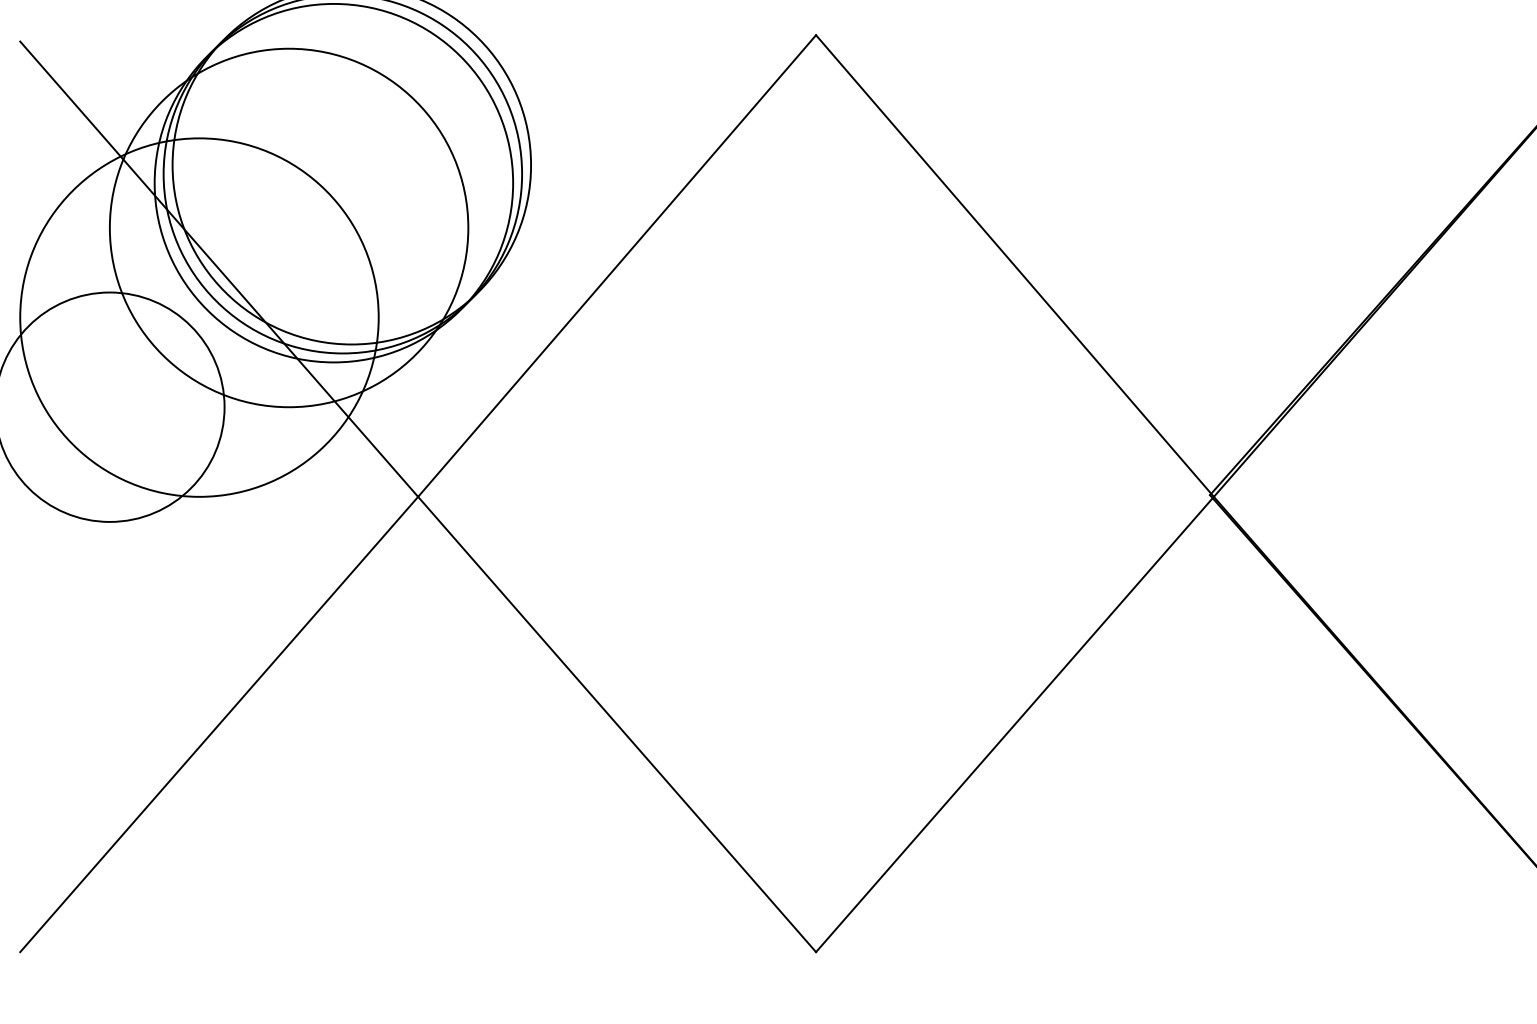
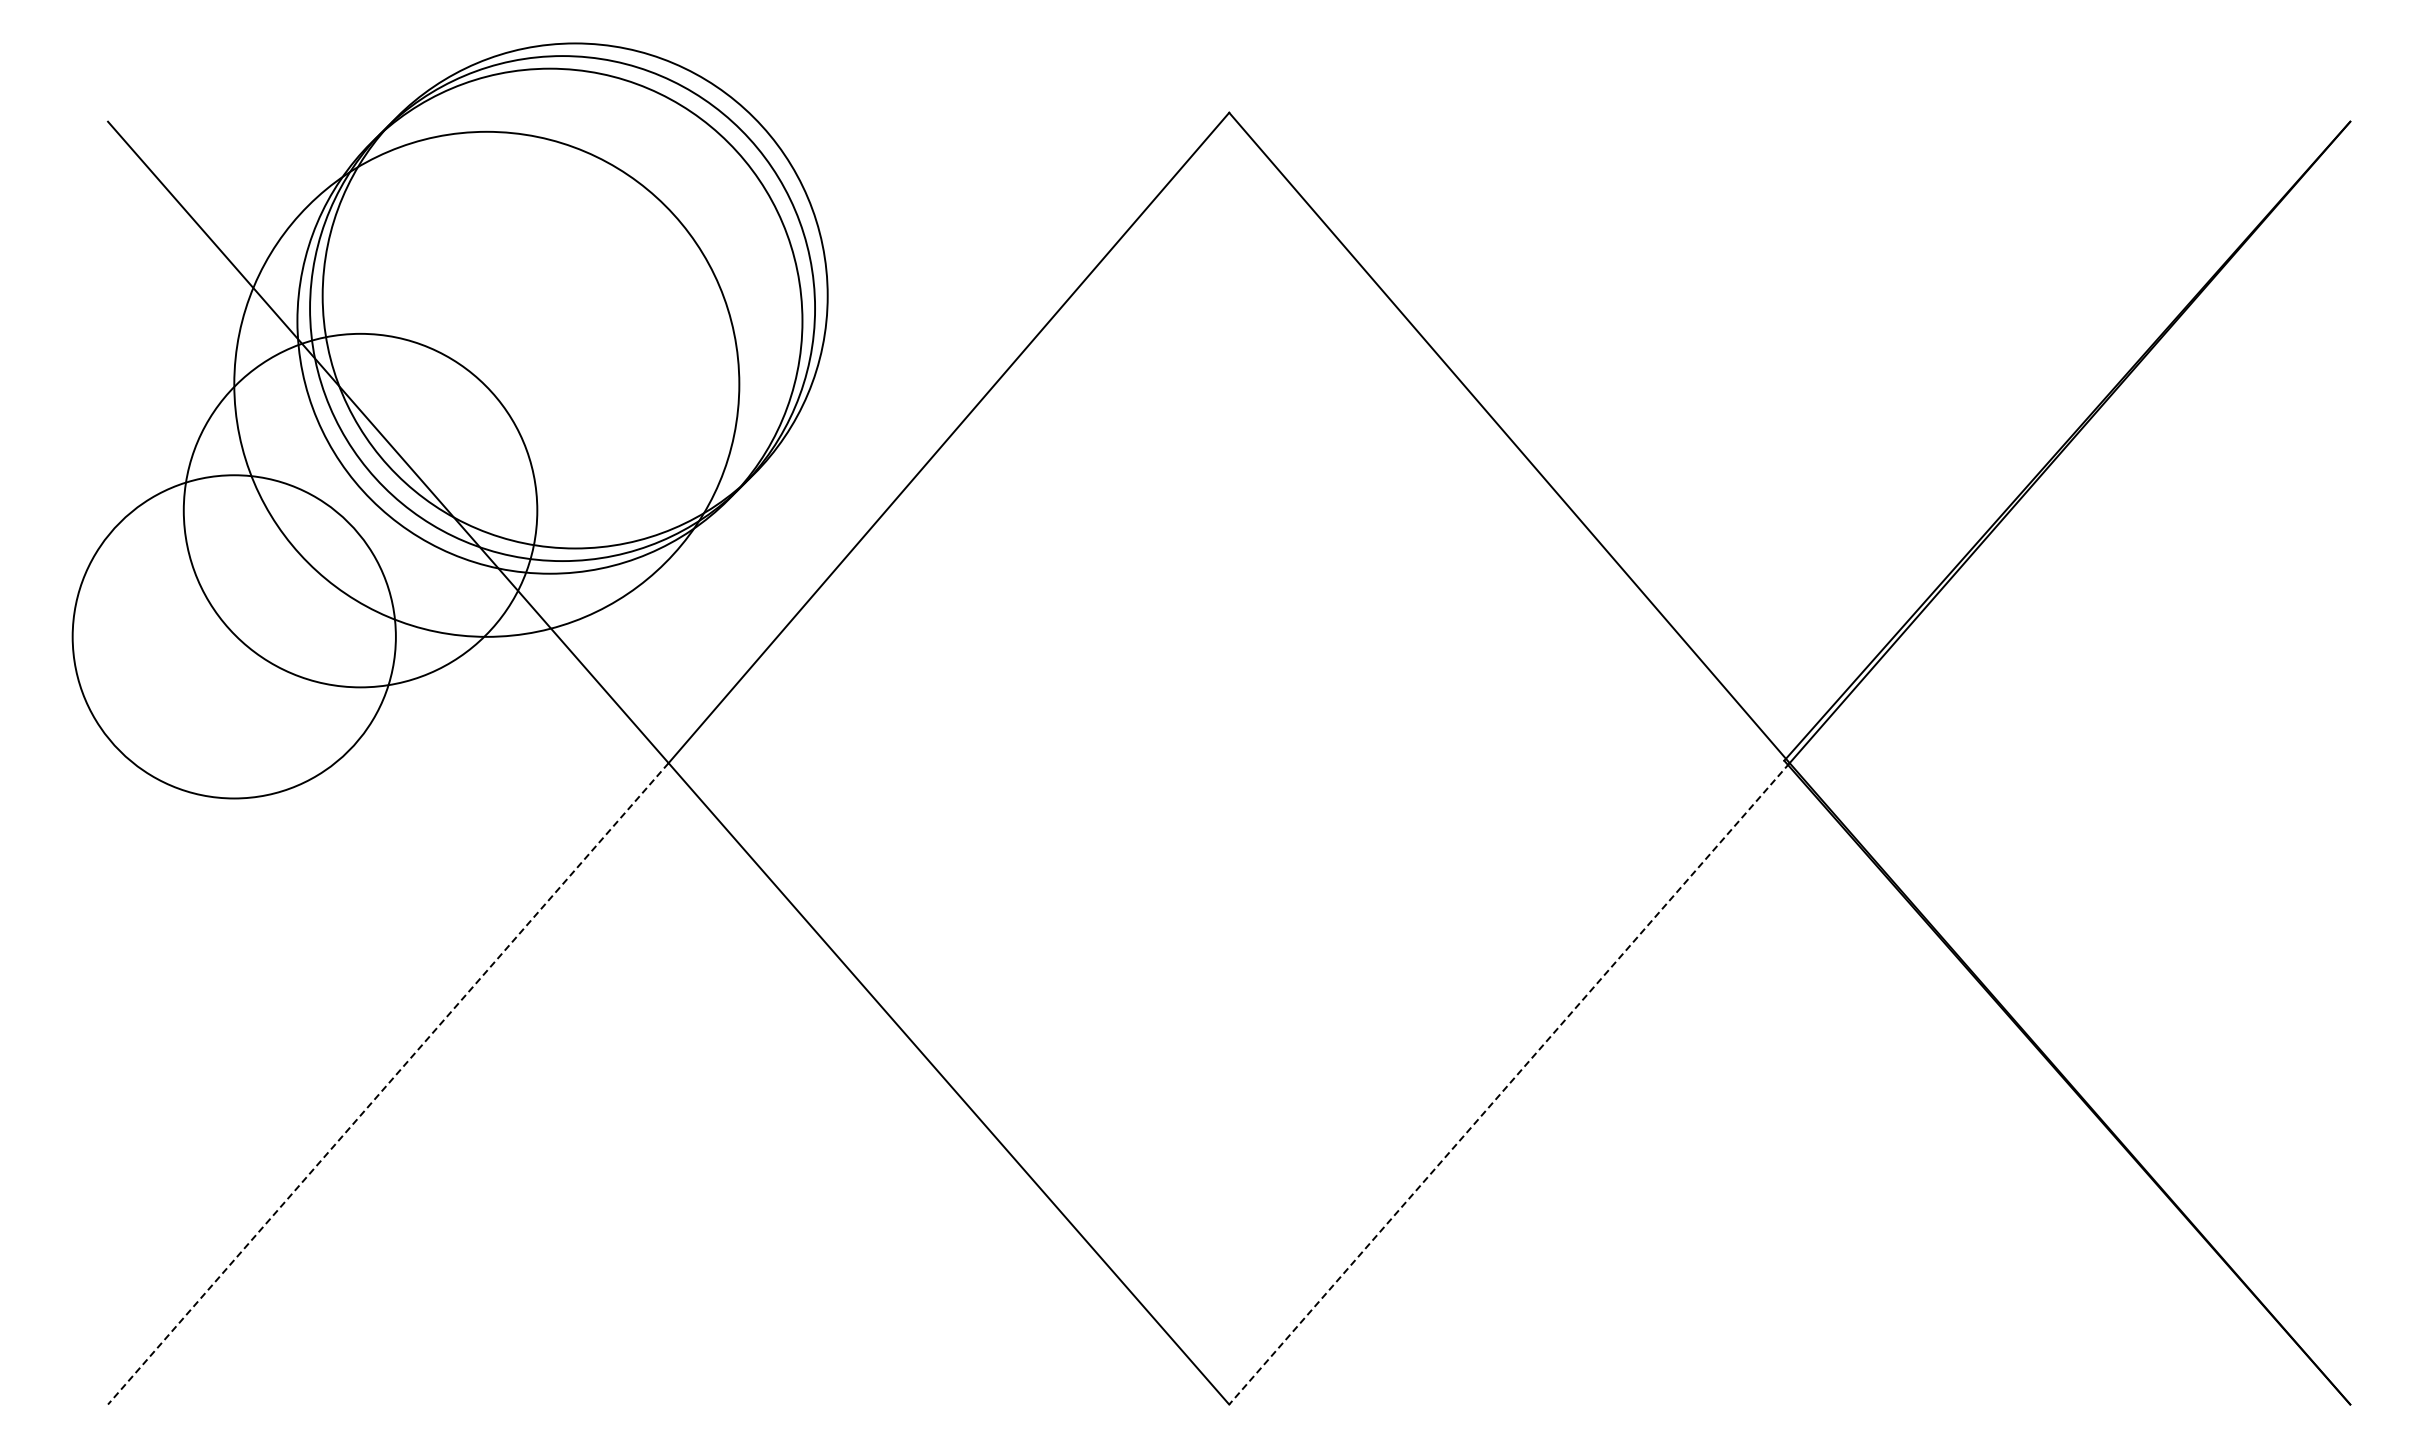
circle: (199, 317) -> (360, 510), size x0.7
line: (219, 724) -> (388, 1083), solid -> dashed
line: (1014, 724) -> (1509, 1083), solid -> dashed

